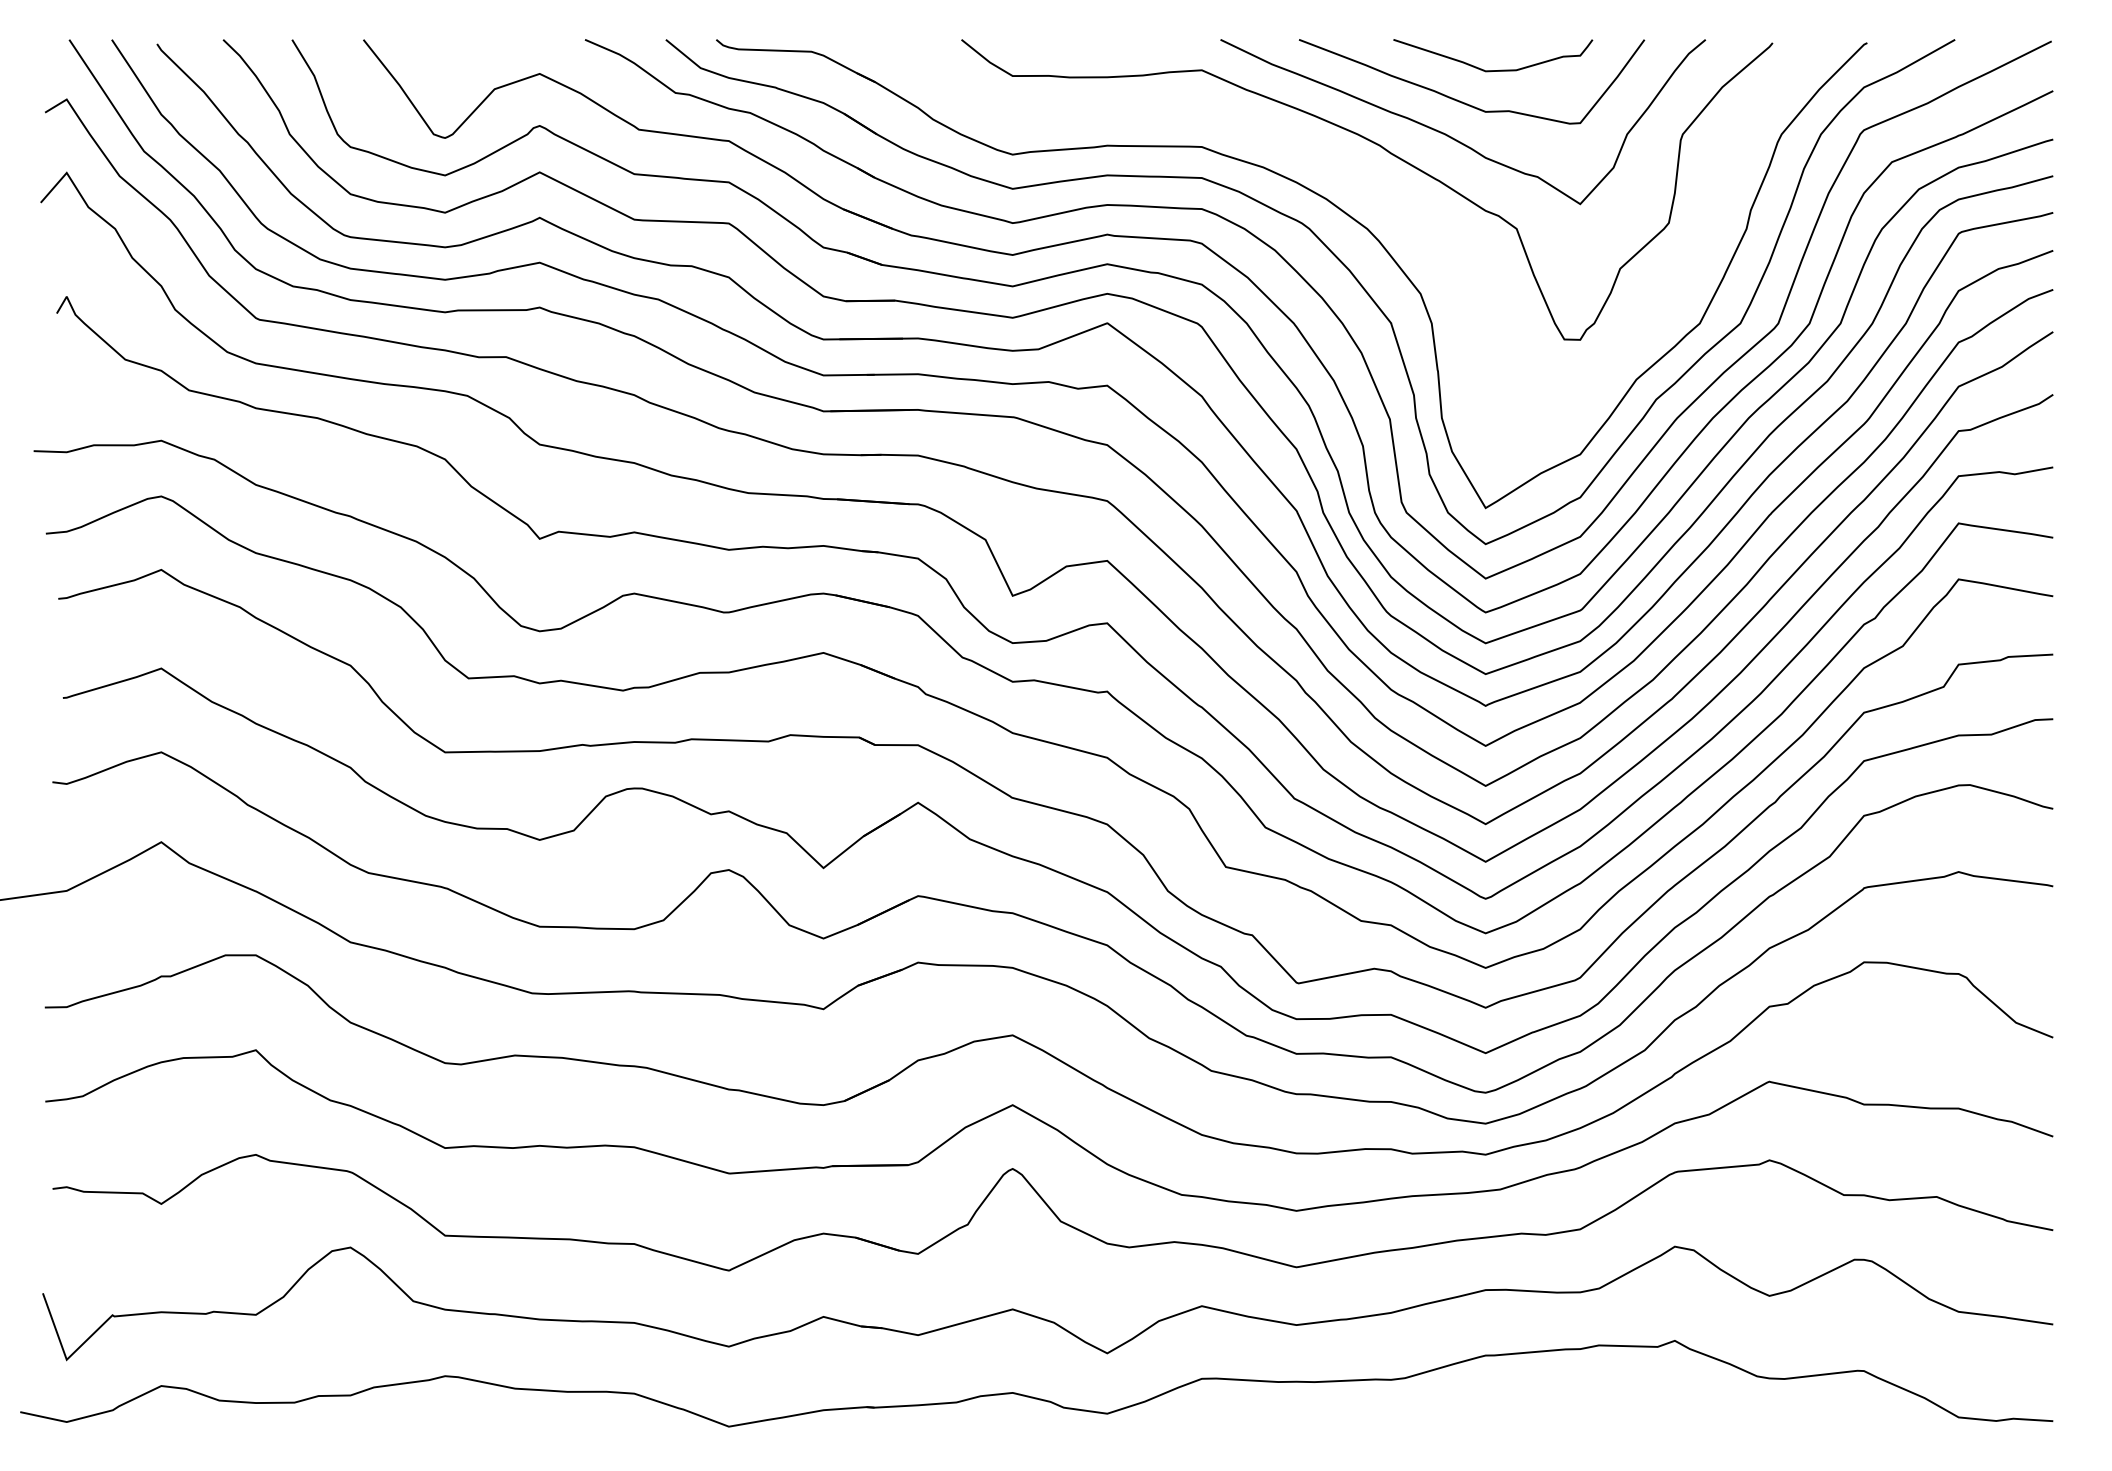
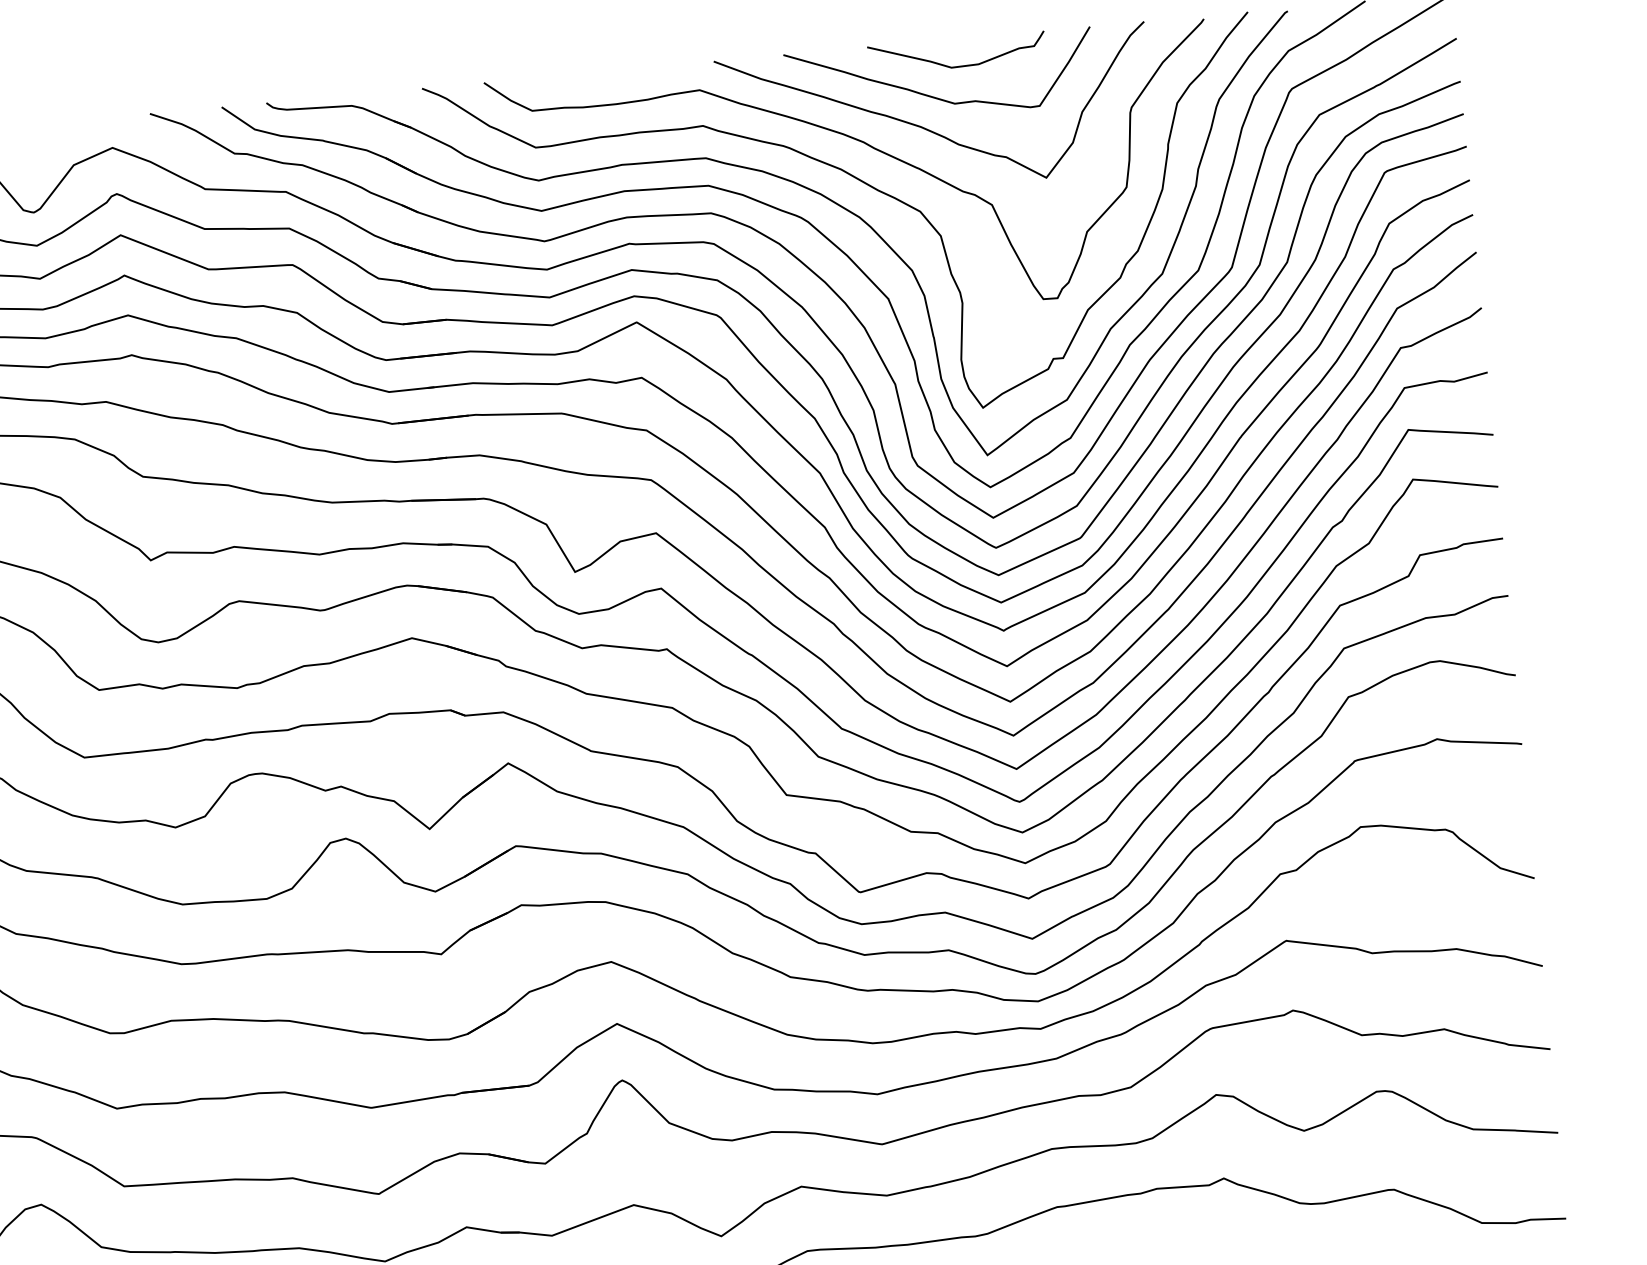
curve: (1388, 200) -> (875, 190), added

